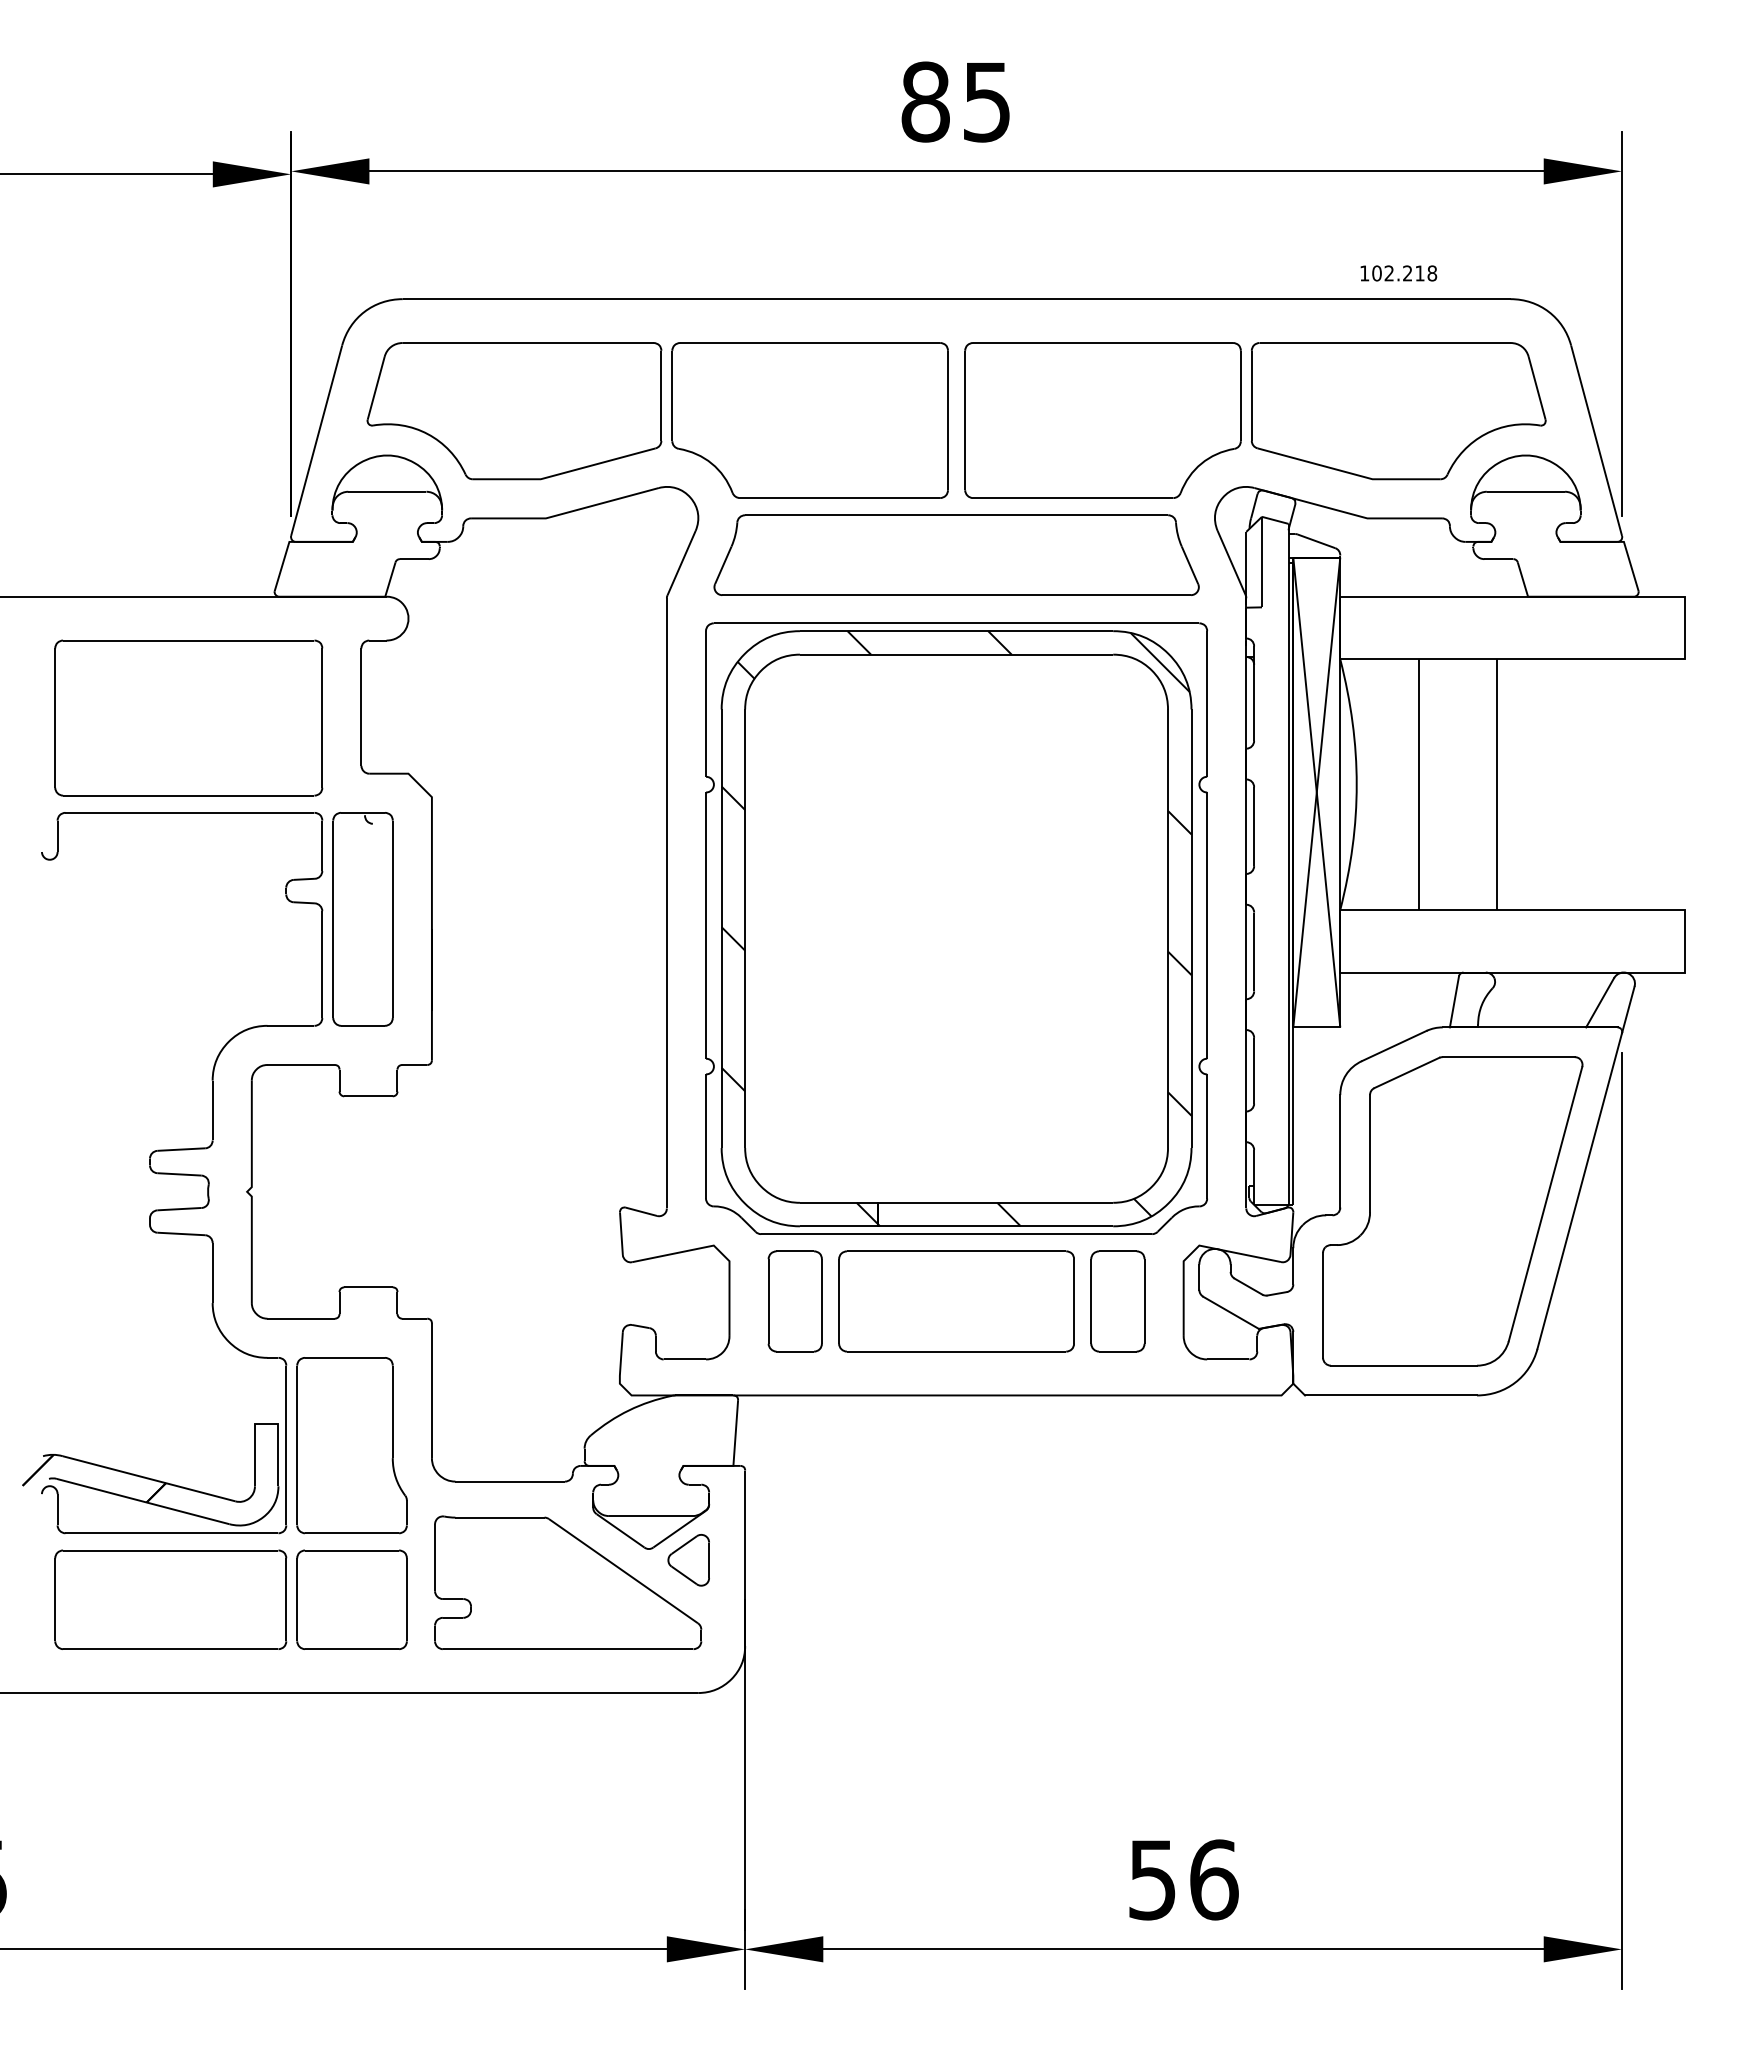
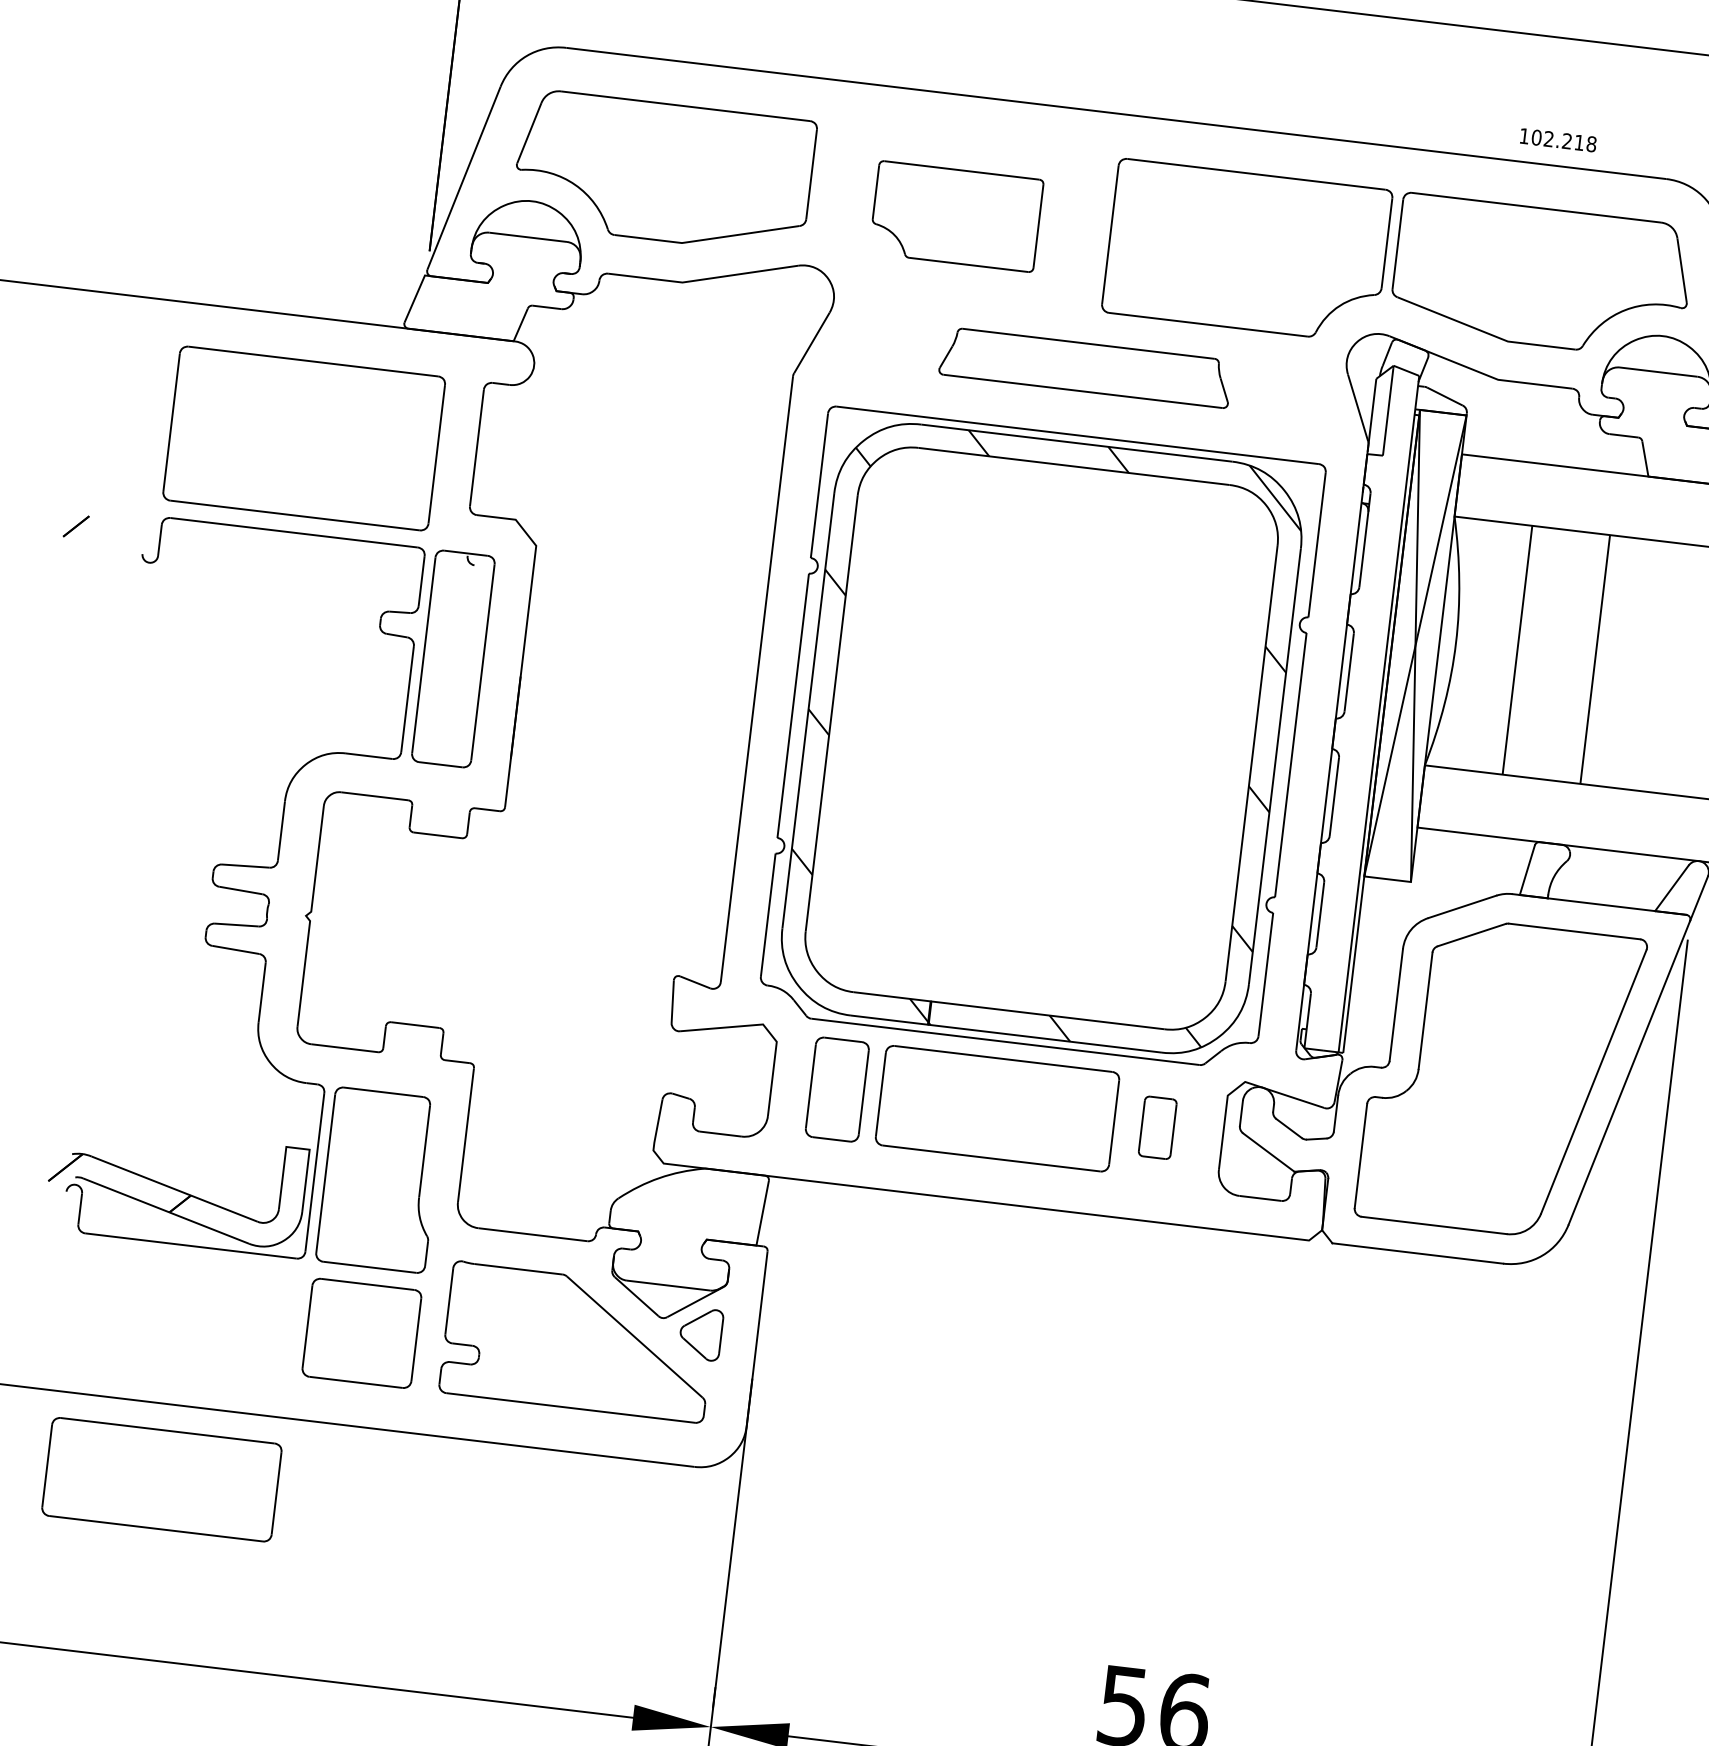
part: (809, 420) -> (955, 216), size x0.6
part: (956, 554) -> (1085, 366), size x0.6
part: (1117, 1301) -> (1157, 1127), size x0.6
part: (170, 1599) -> (161, 1479), moved

